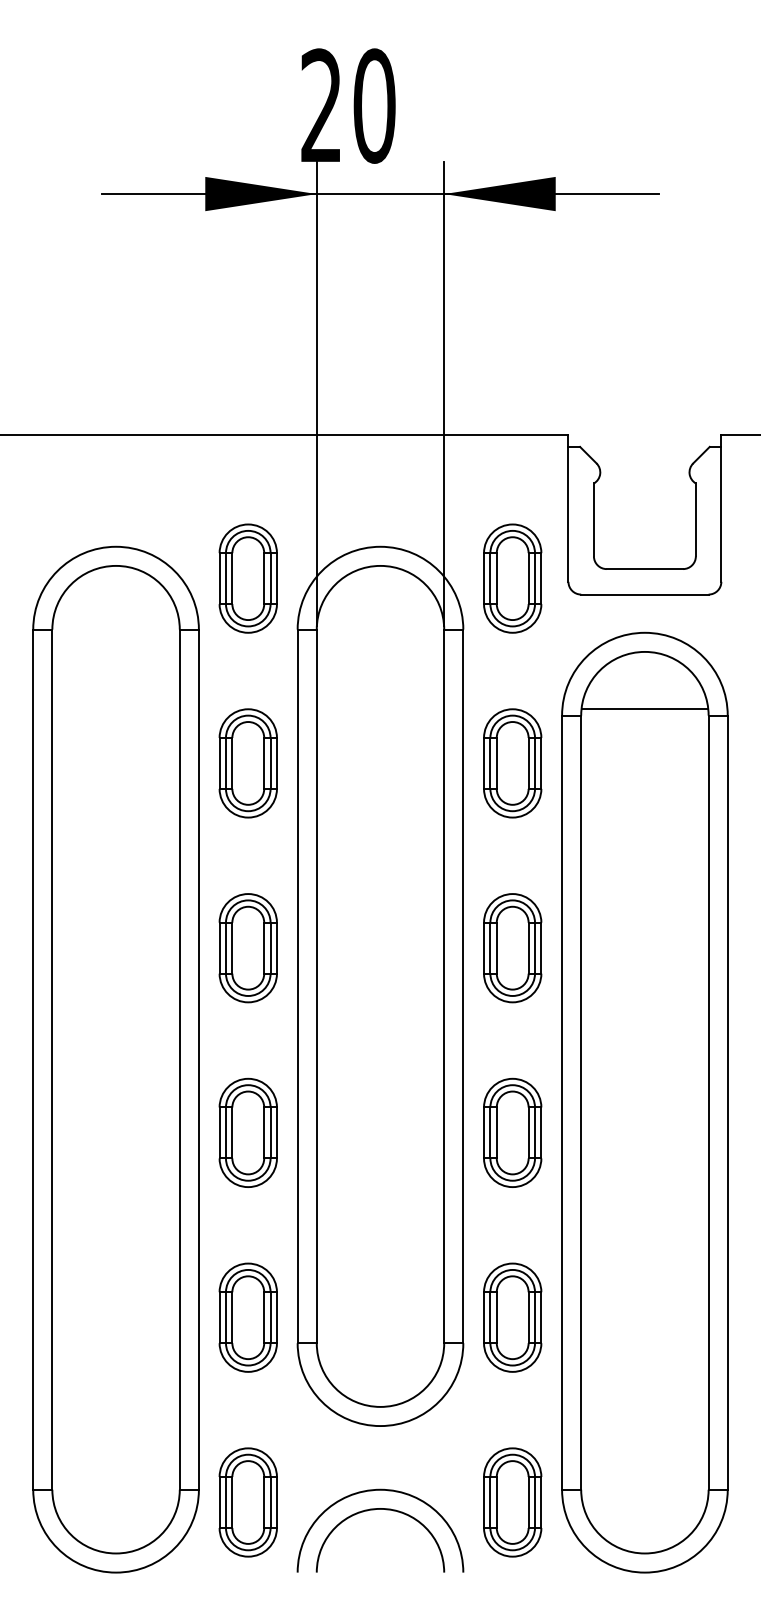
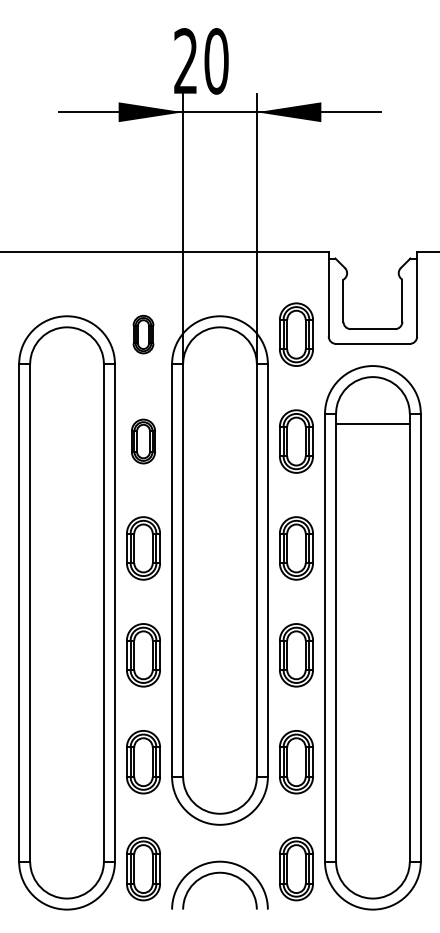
part: (248, 578) -> (143, 334), size x0.6
line: (644, 709) -> (372, 424), moved
part: (248, 763) -> (143, 441), size x0.7

